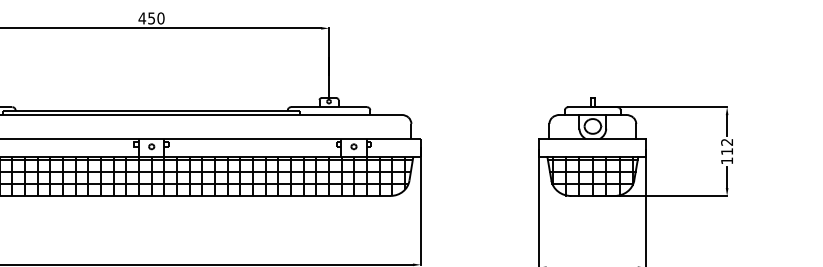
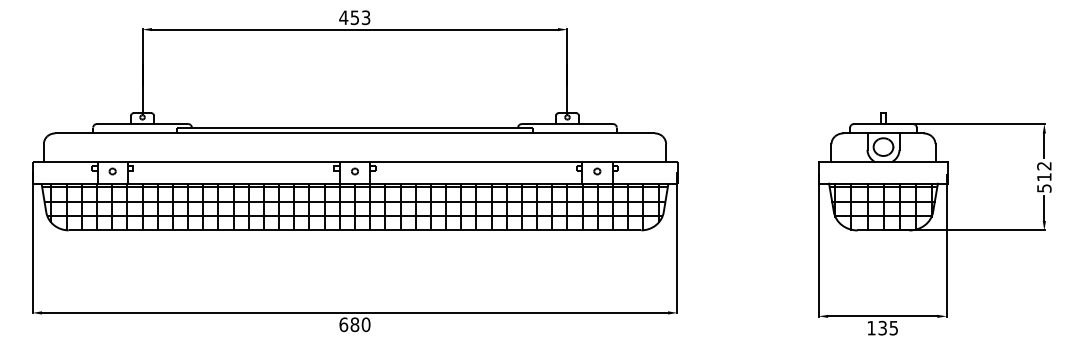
text: (160, 18) -> (365, 17), 450 -> 453
text: (727, 160) -> (1044, 188), 112 -> 512

